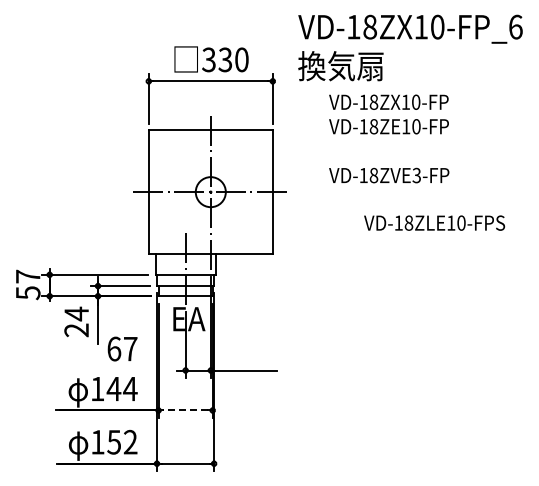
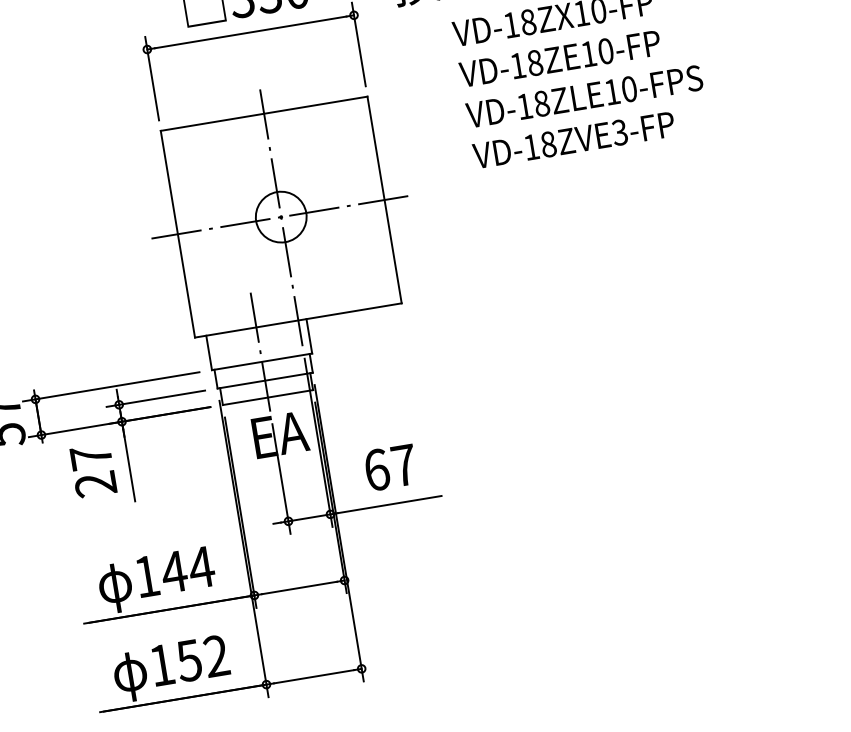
text: (434, 222) -> (584, 95), moved
text: (76, 313) -> (90, 456), 24 -> 27
text: (122, 348) -> (390, 466), moved
line: (185, 410) -> (299, 588), dashed -> solid

